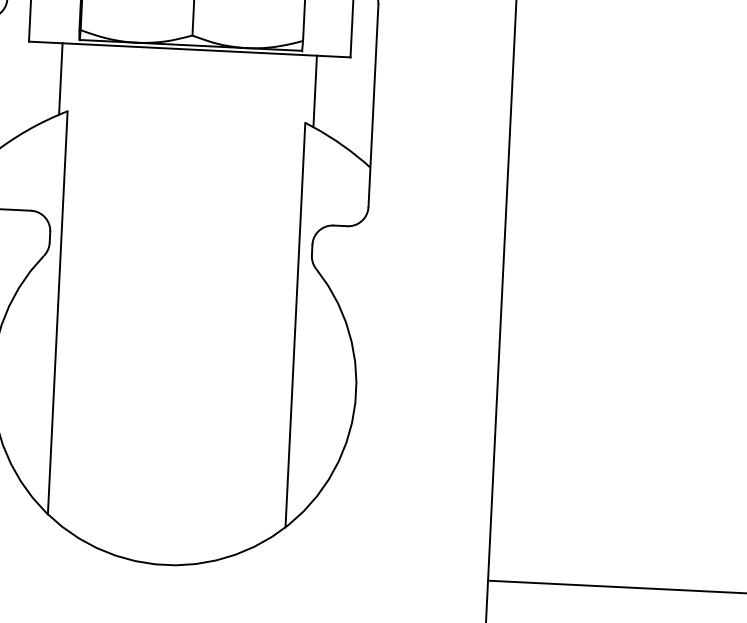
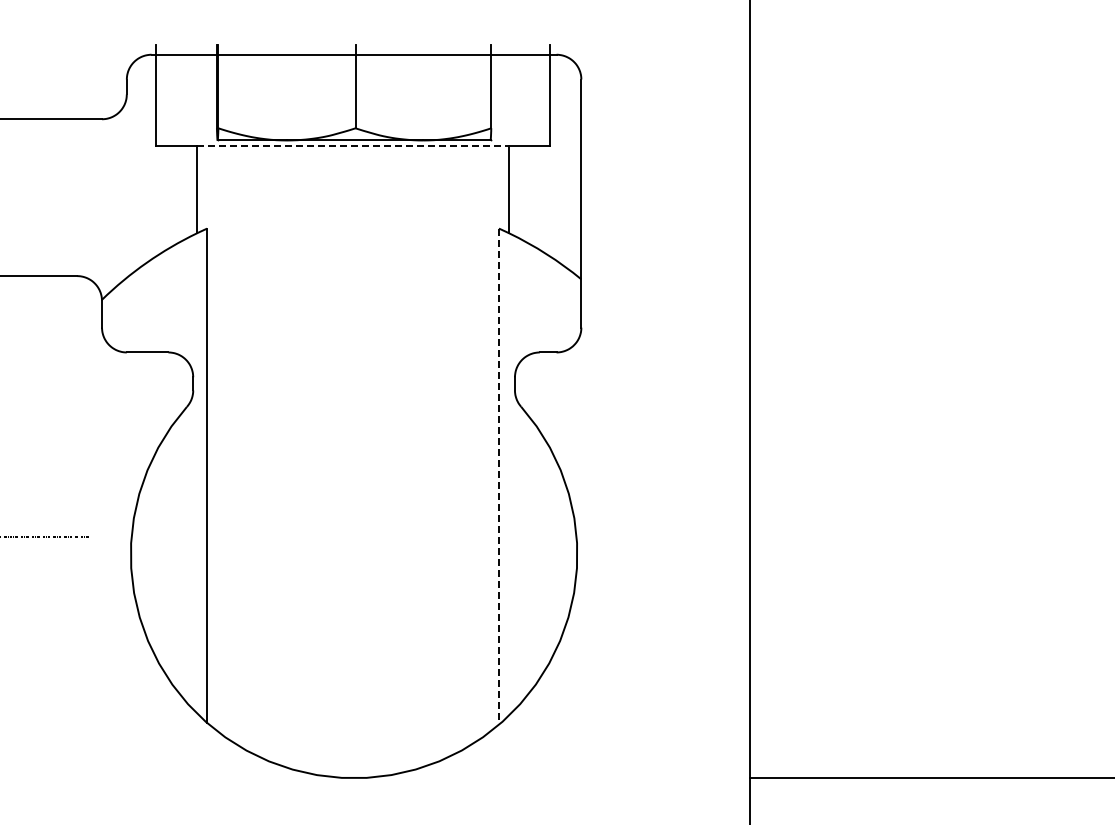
line: (190, 49) -> (353, 145), solid -> dashed
line: (295, 325) -> (498, 477), solid -> dashed

